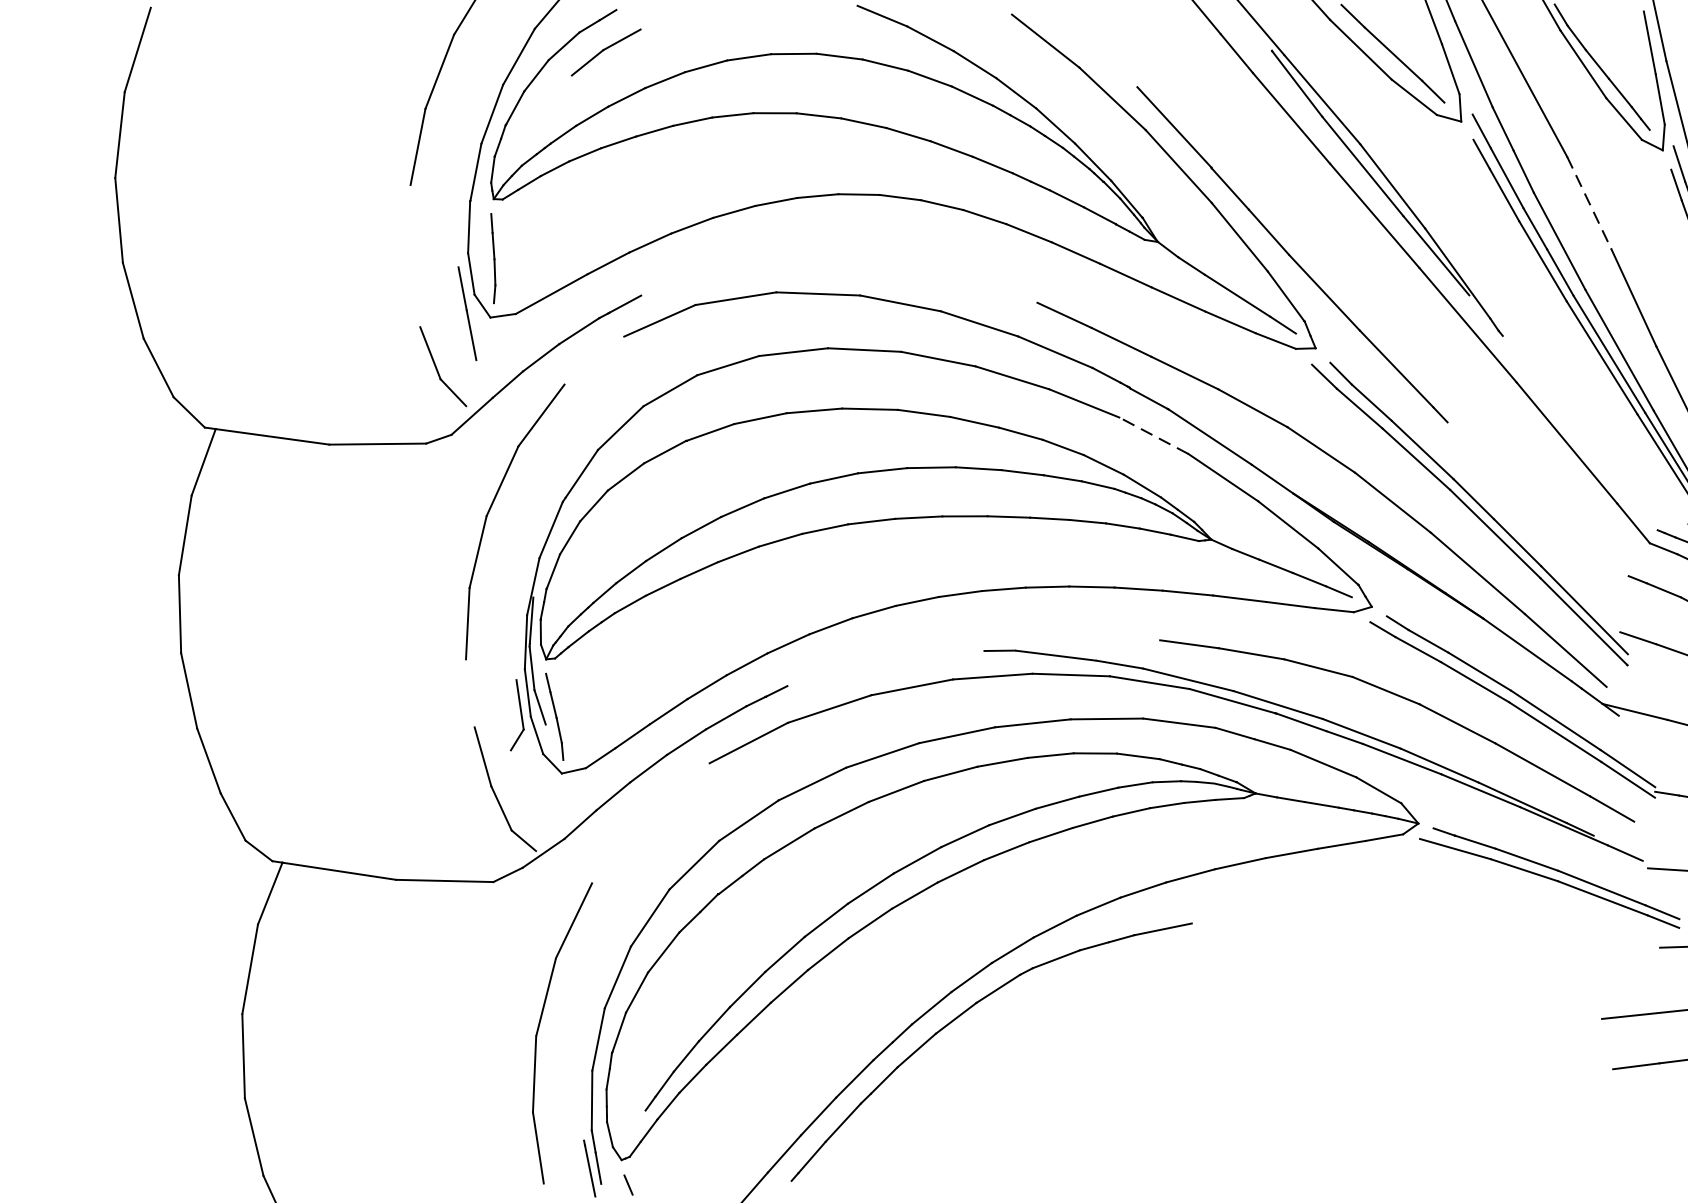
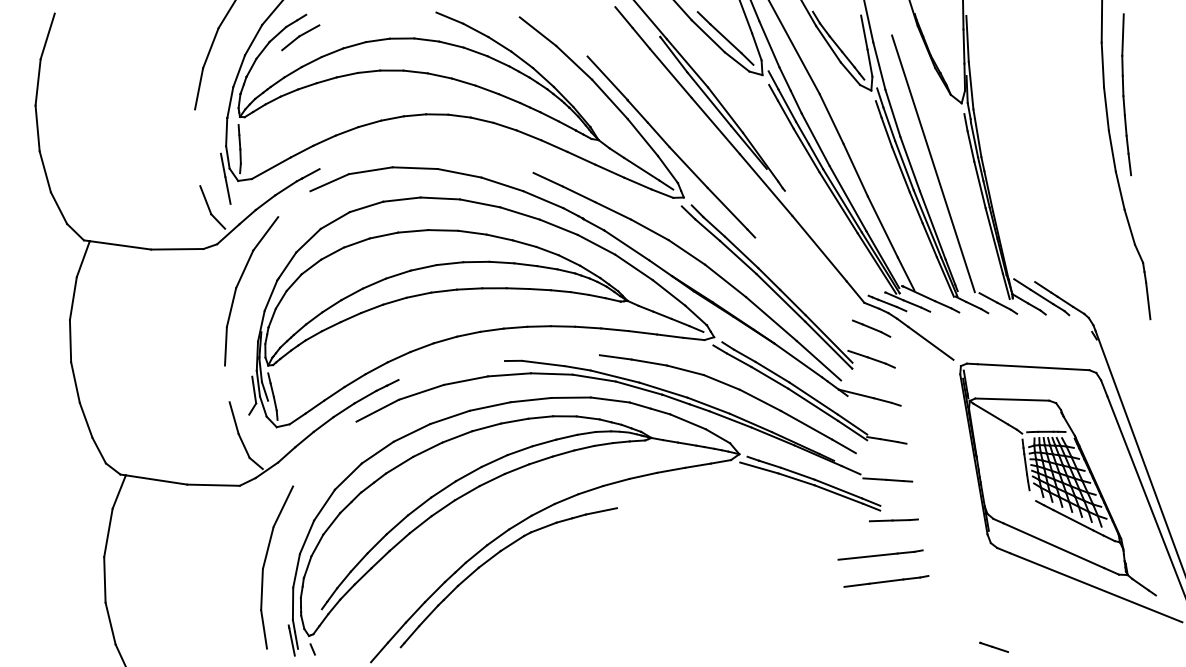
line: (1589, 203) -> (831, 119), dashed -> solid
line: (1153, 435) -> (596, 244), dashed -> solid

